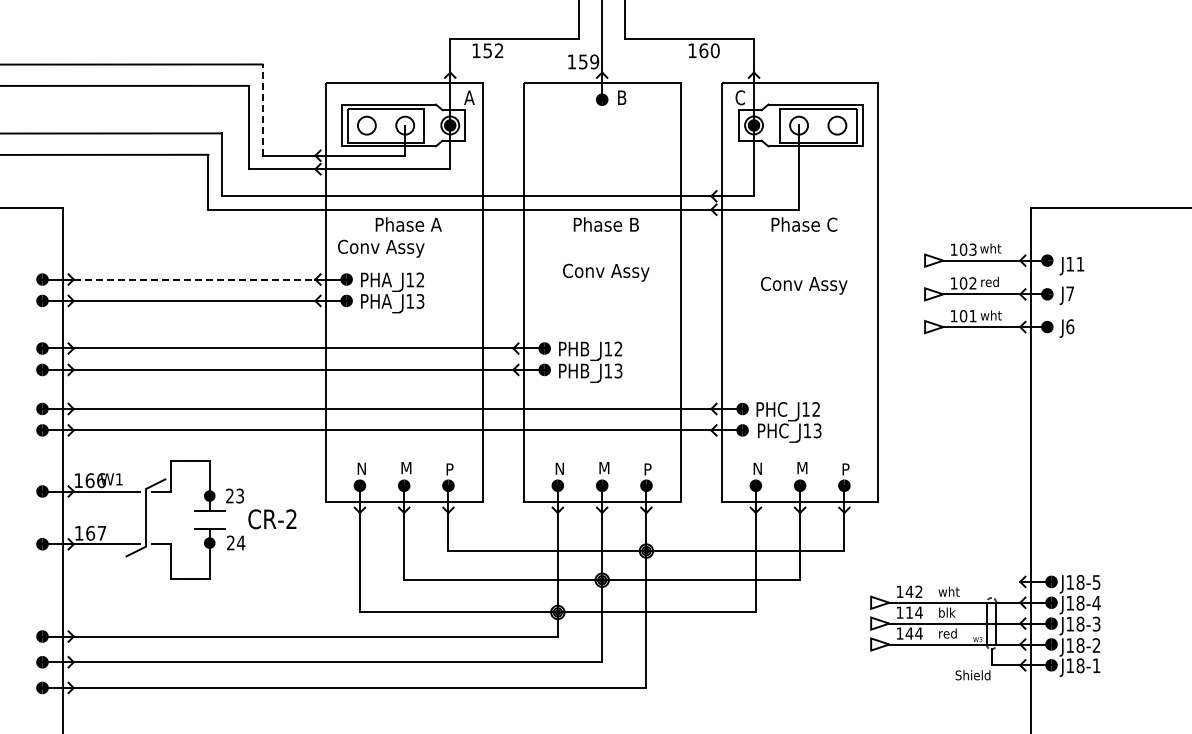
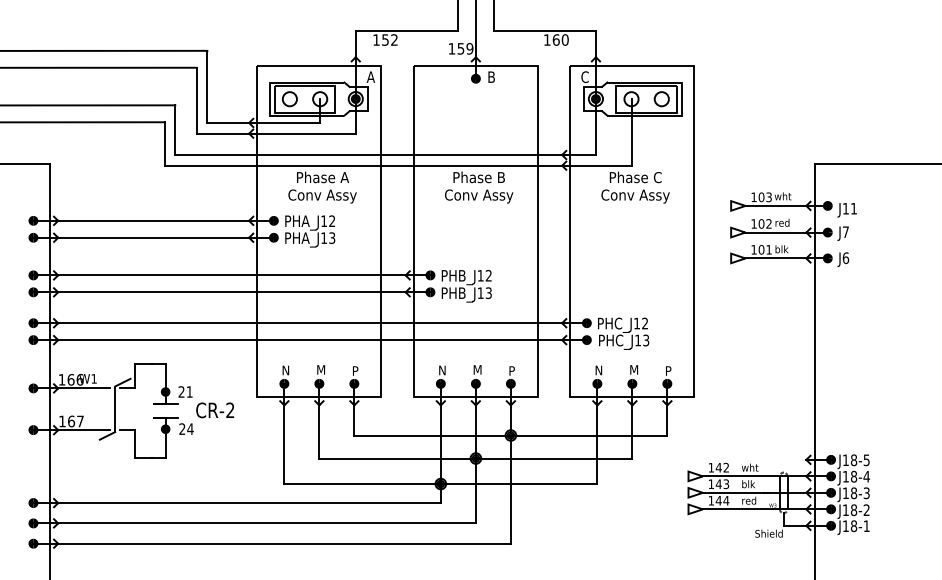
line: (262, 110) -> (207, 87), dashed -> solid
text: (381, 248) -> (322, 196), moved
text: (606, 272) -> (479, 196), moved
line: (194, 279) -> (153, 220), dashed -> solid
text: (804, 285) -> (635, 196), moved
text: (990, 315) -> (782, 249), wht -> blk
text: (239, 495) -> (189, 391), 23 -> 21
text: (913, 612) -> (721, 484), 114 -> 143

